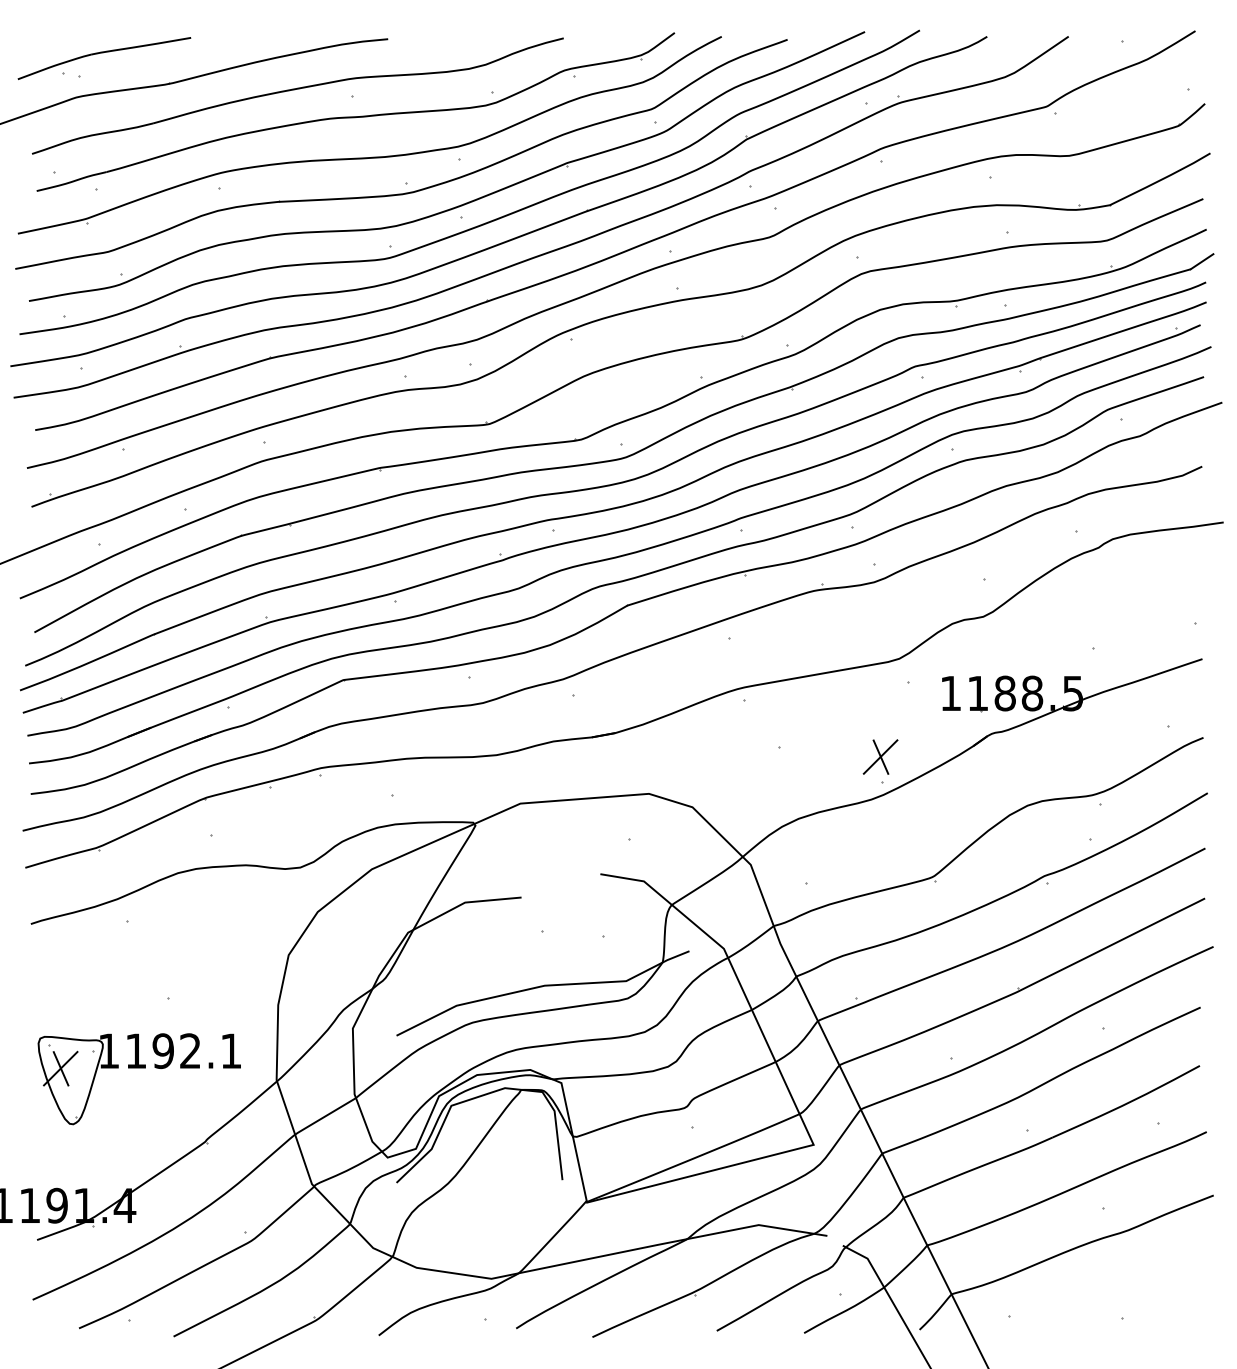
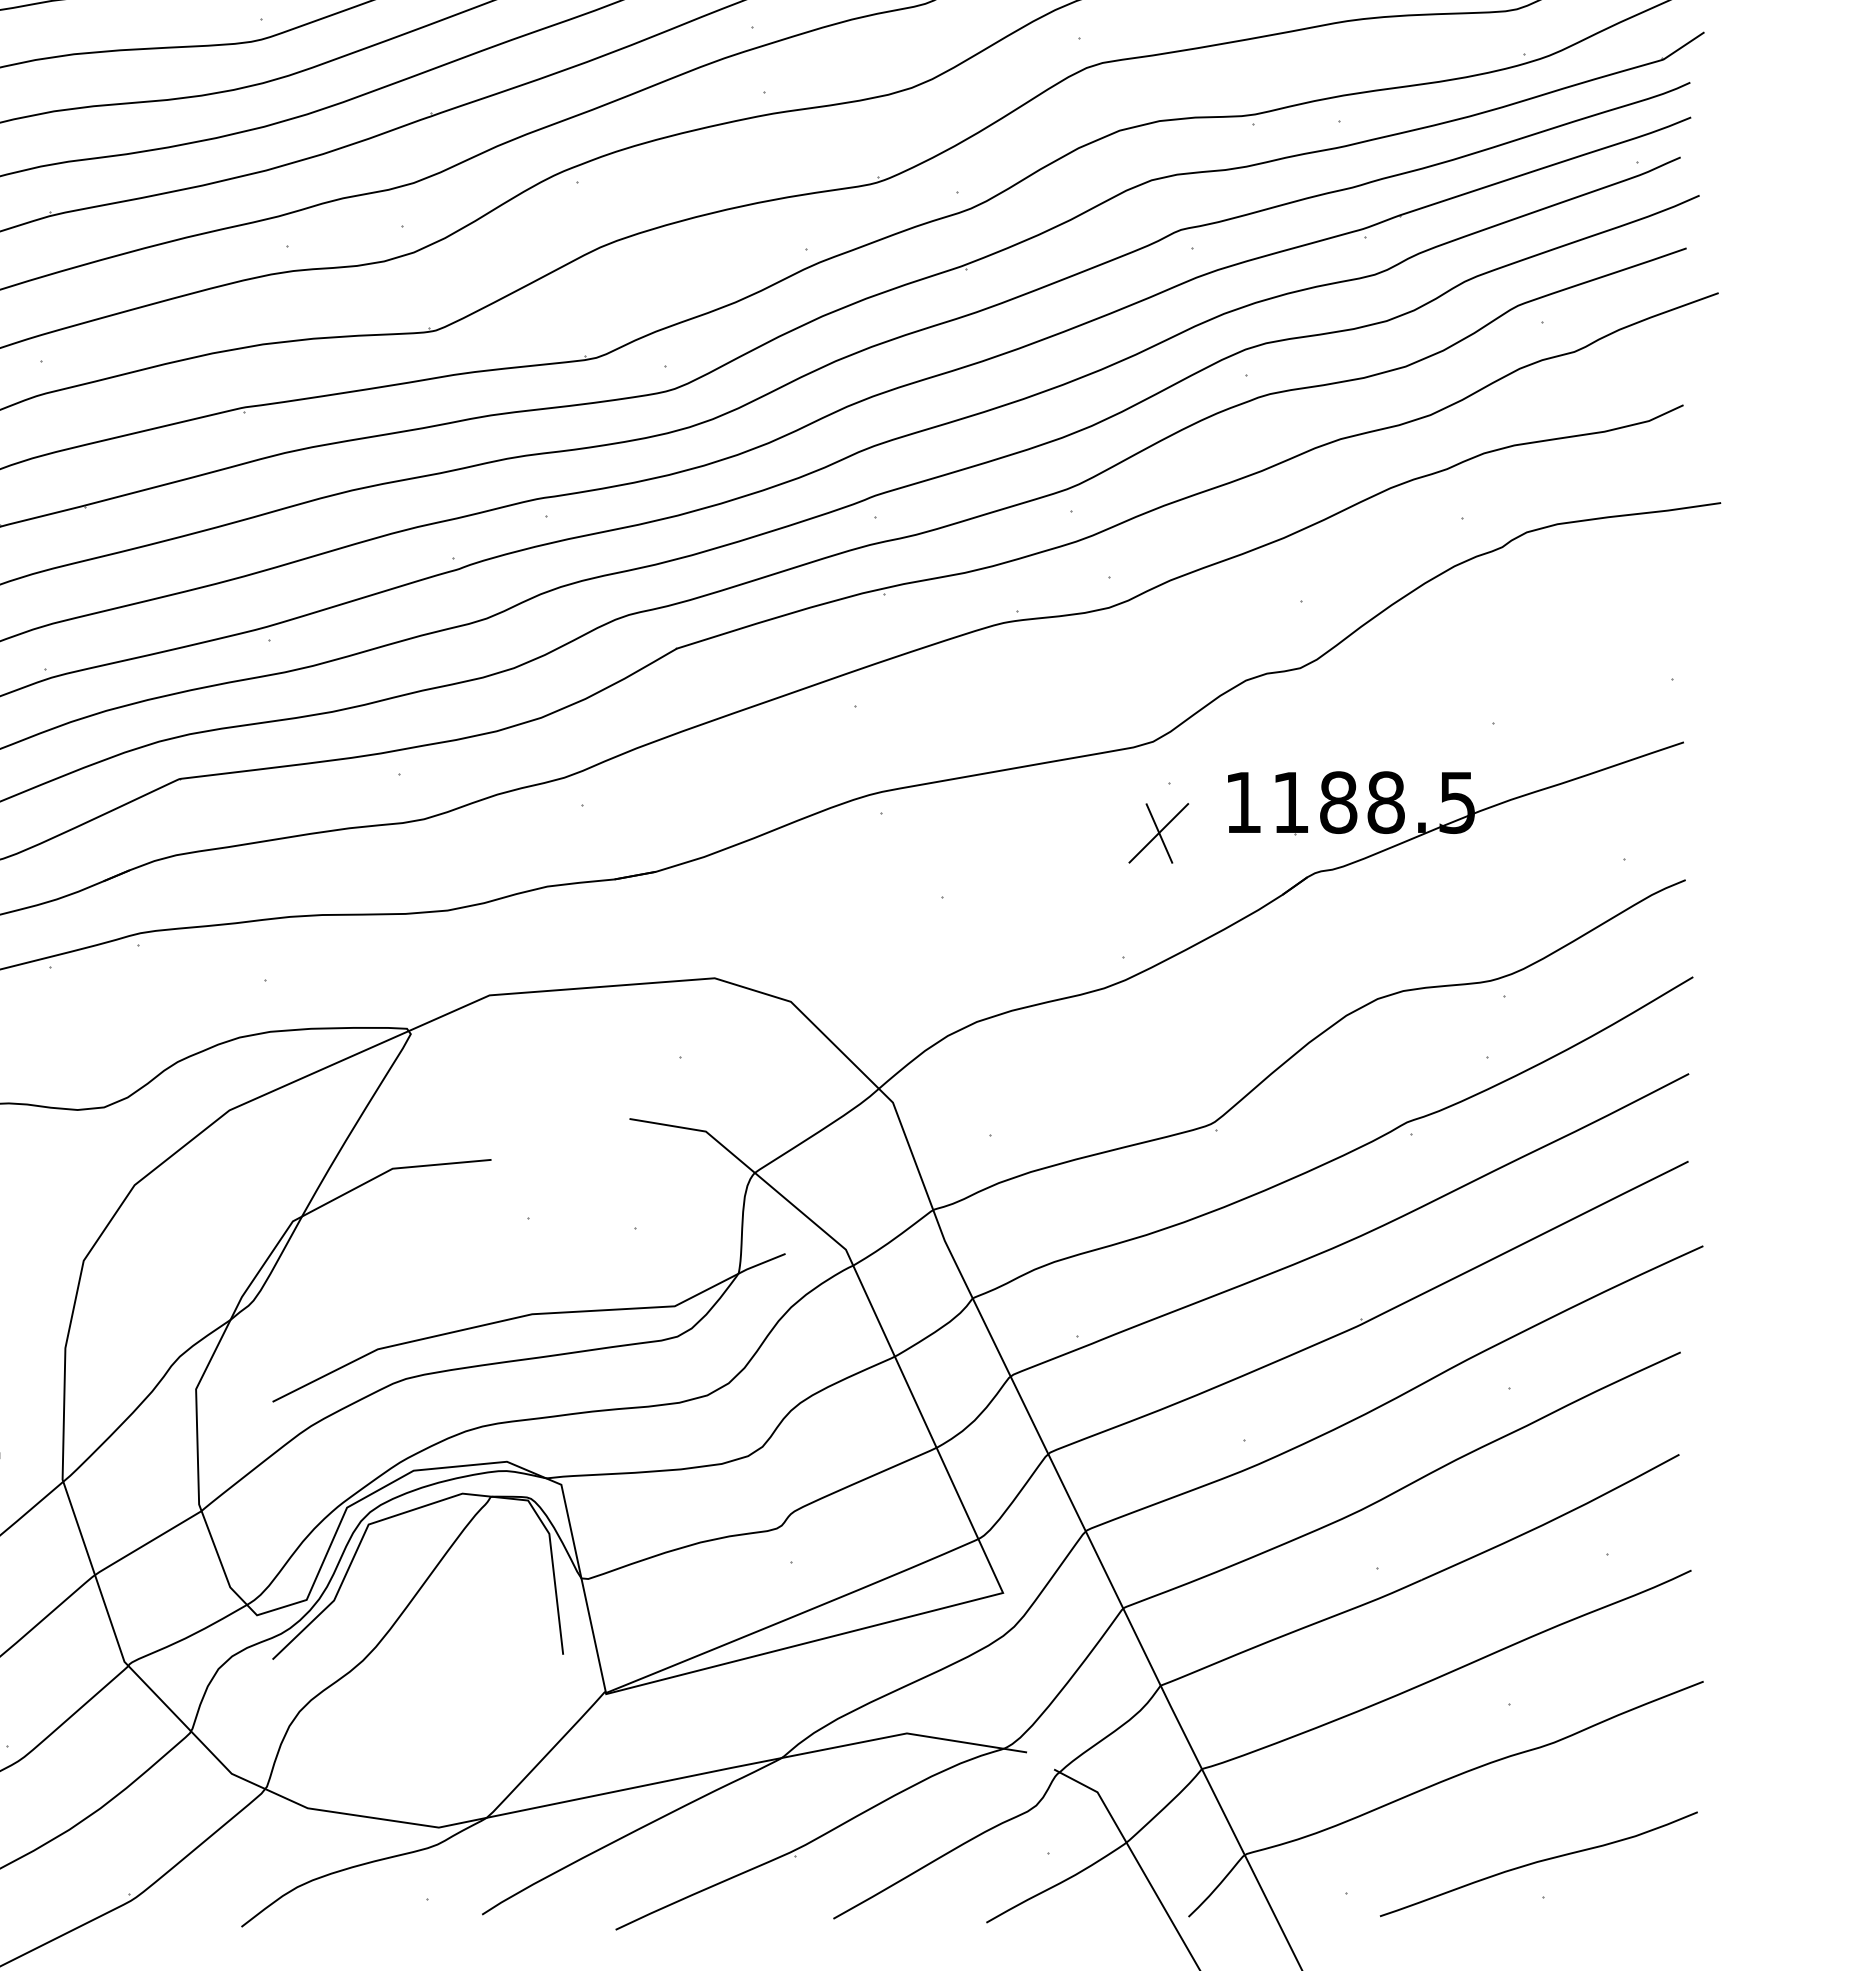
part: (880, 756) -> (1158, 832), moved
curve: (1119, 1299) -> (1538, 1863), added

